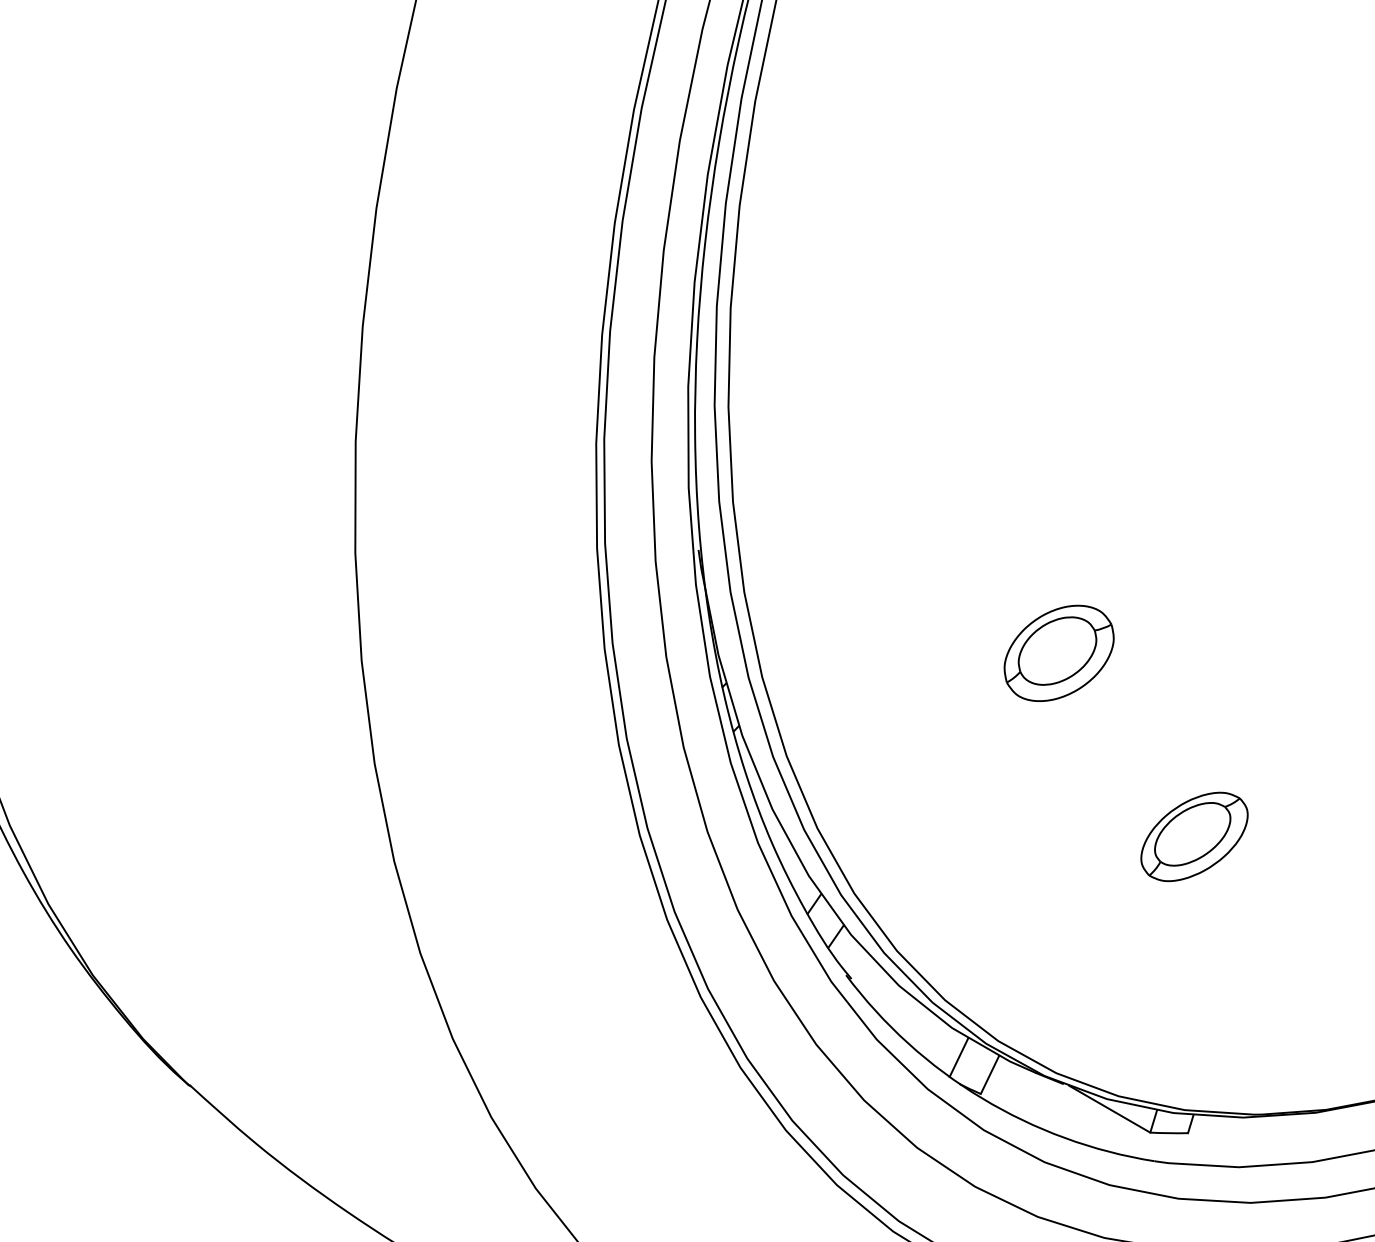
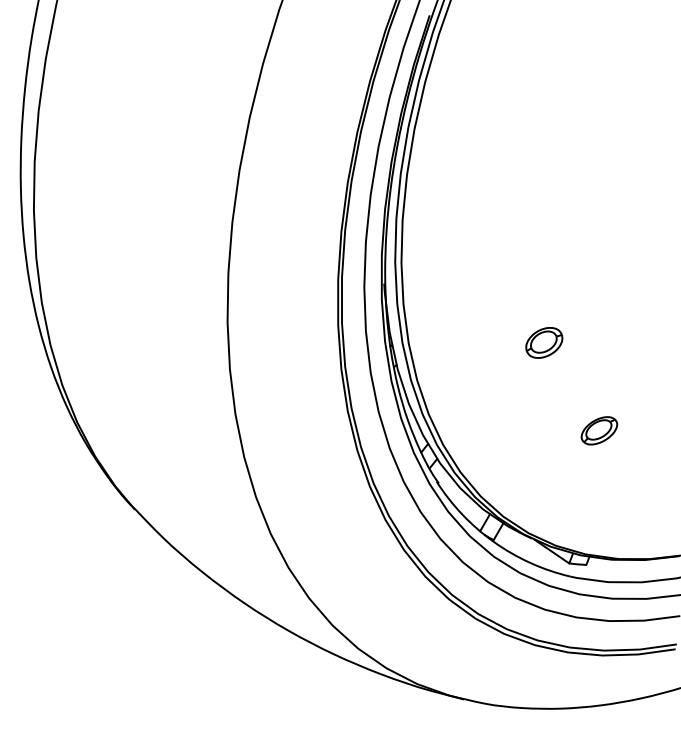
part: (1059, 652) -> (544, 342), size x0.71
part: (1194, 836) -> (599, 430), size x0.71

